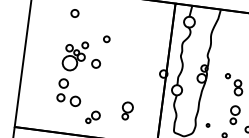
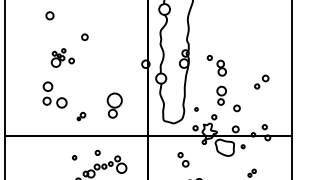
part: (81, 56) -> (62, 57), size x0.6
part: (127, 110) -> (114, 105), size x1.4
part: (93, 117) -> (81, 116), size x0.6

